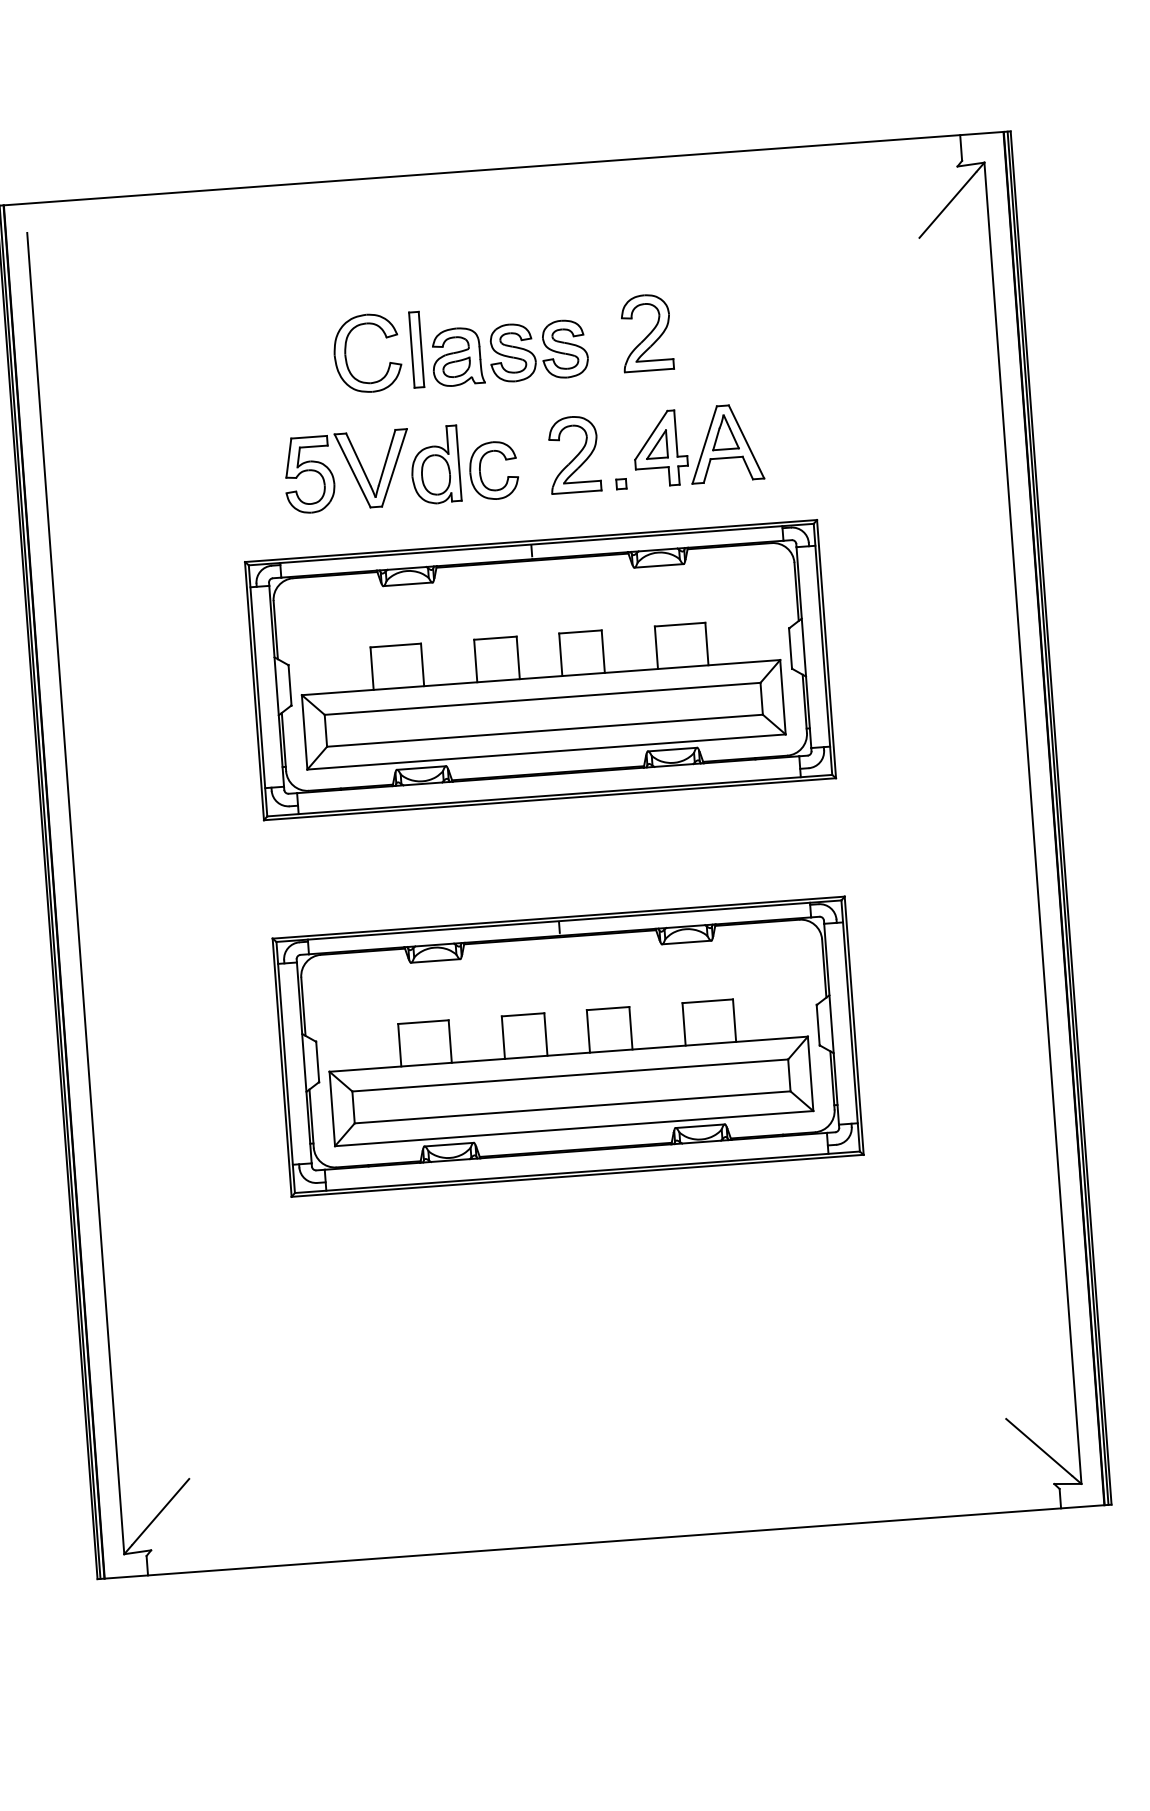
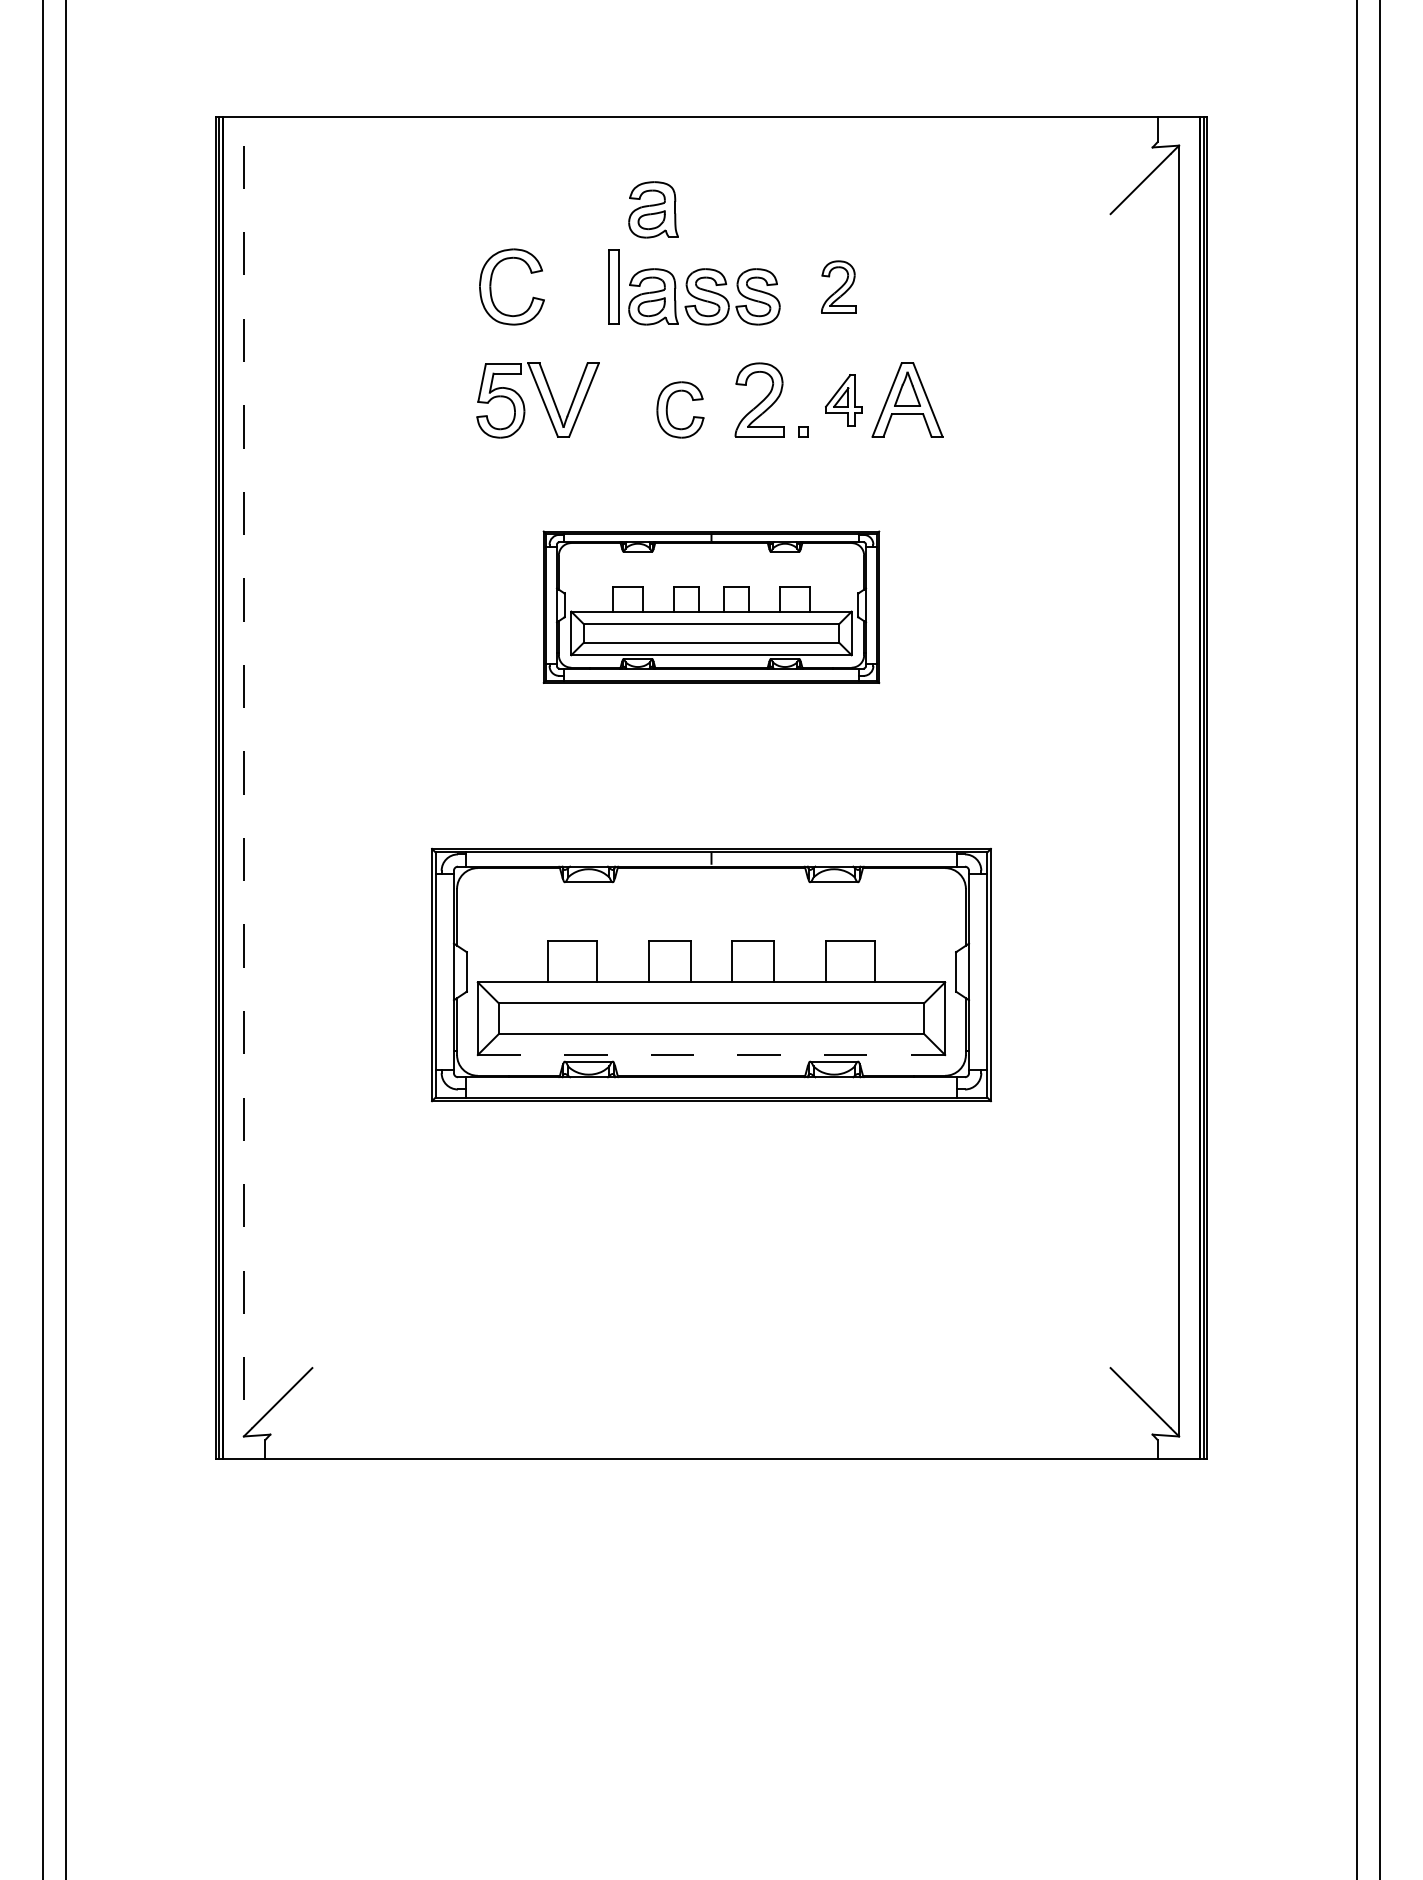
part: (451, 267) -> (653, 209), added
part: (646, 332) -> (838, 286), size x0.7
part: (346, 354) -> (491, 286), moved
part: (660, 448) -> (843, 400), size x0.7
part: (434, 465) -> (623, 400), removed
part: (540, 670) -> (711, 607), size x0.6
line: (75, 894) -> (243, 791), solid -> dashed
line: (574, 1129) -> (711, 1055), solid -> dashed

